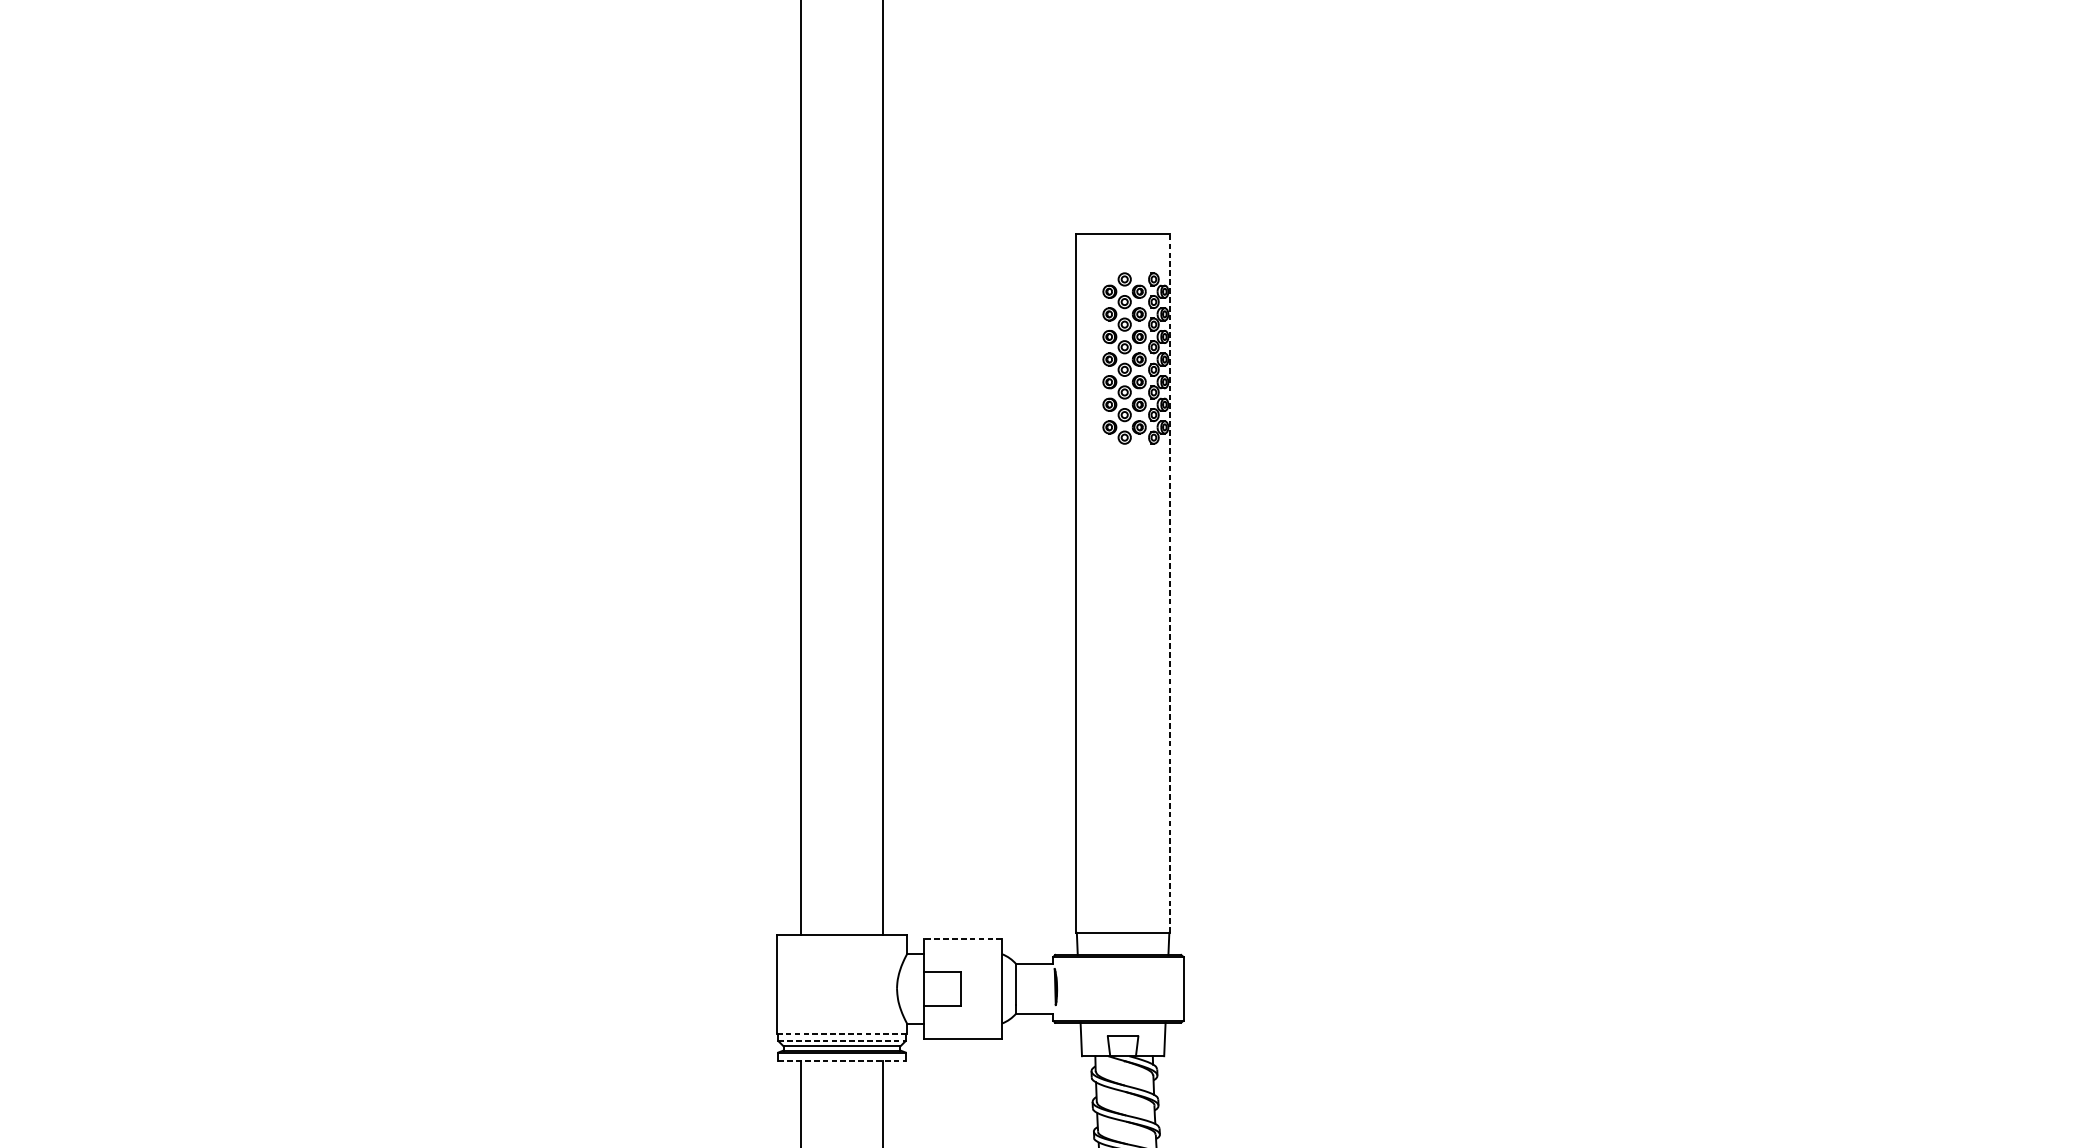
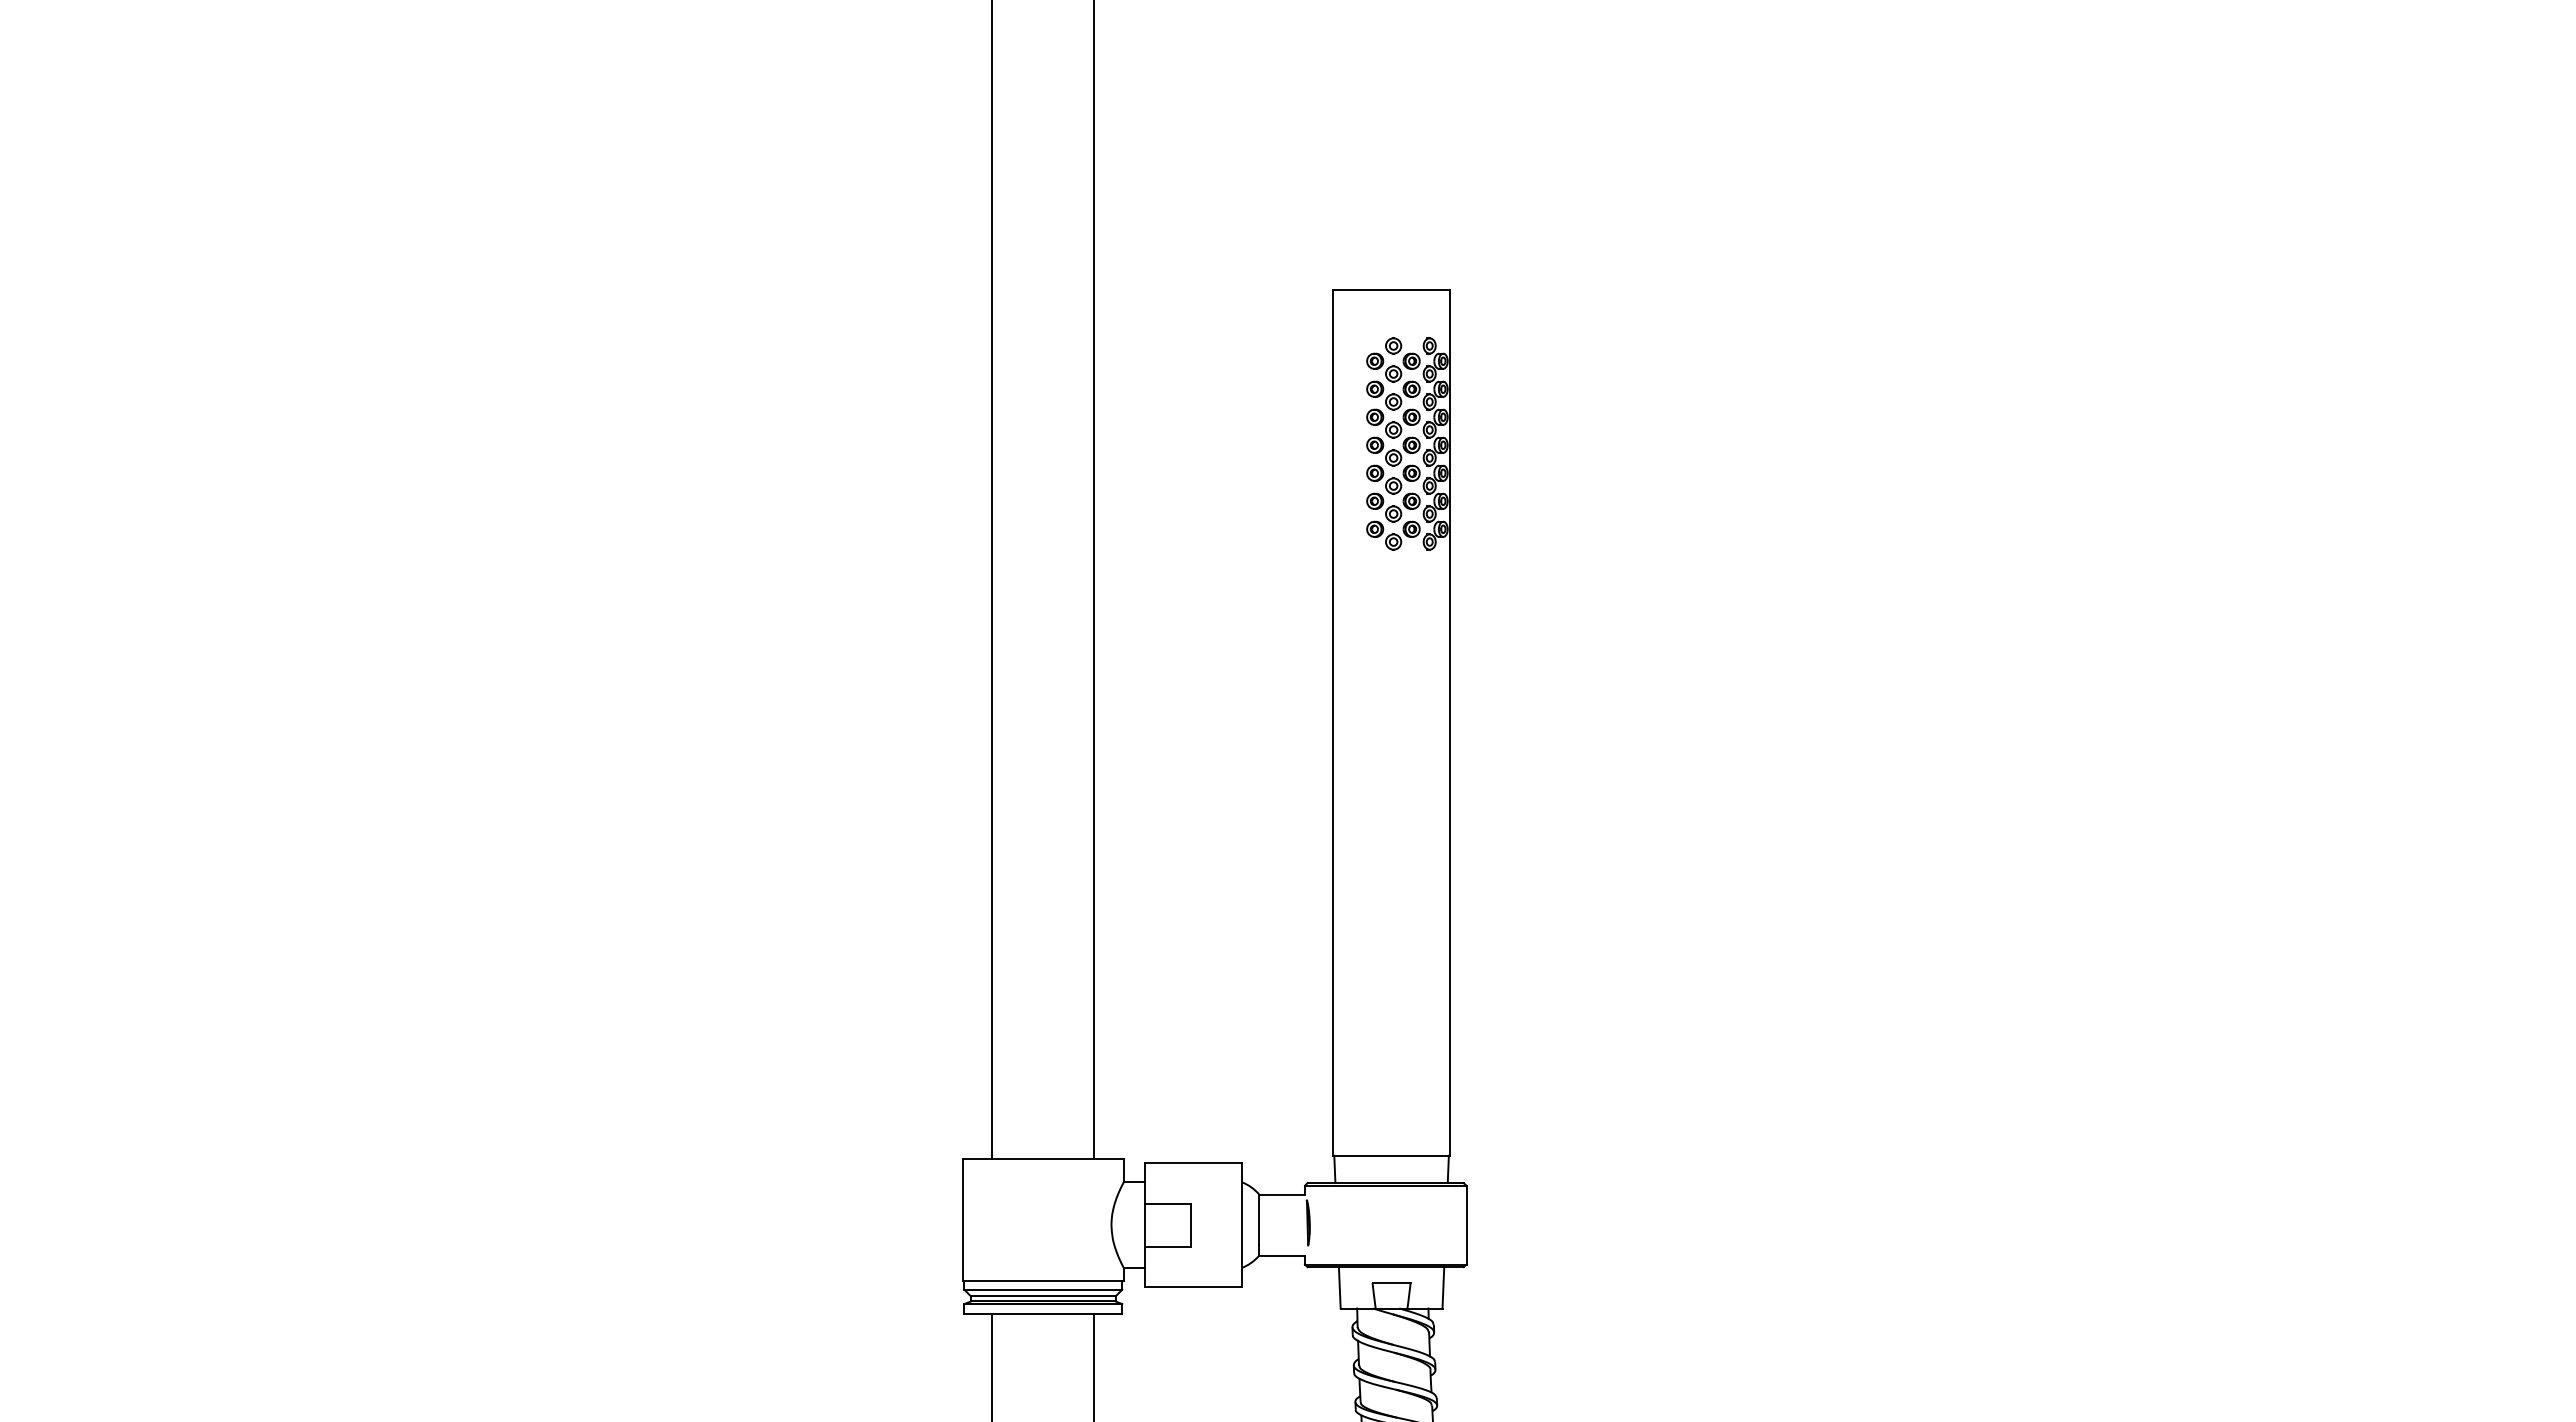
line: (1170, 583) -> (1450, 722), dashed -> solid
line: (962, 938) -> (1192, 1162), dashed -> solid
line: (842, 1034) -> (1043, 1281), dashed -> solid
line: (842, 1040) -> (1043, 1289), dashed -> solid
line: (842, 1061) -> (1043, 1314), dashed -> solid

